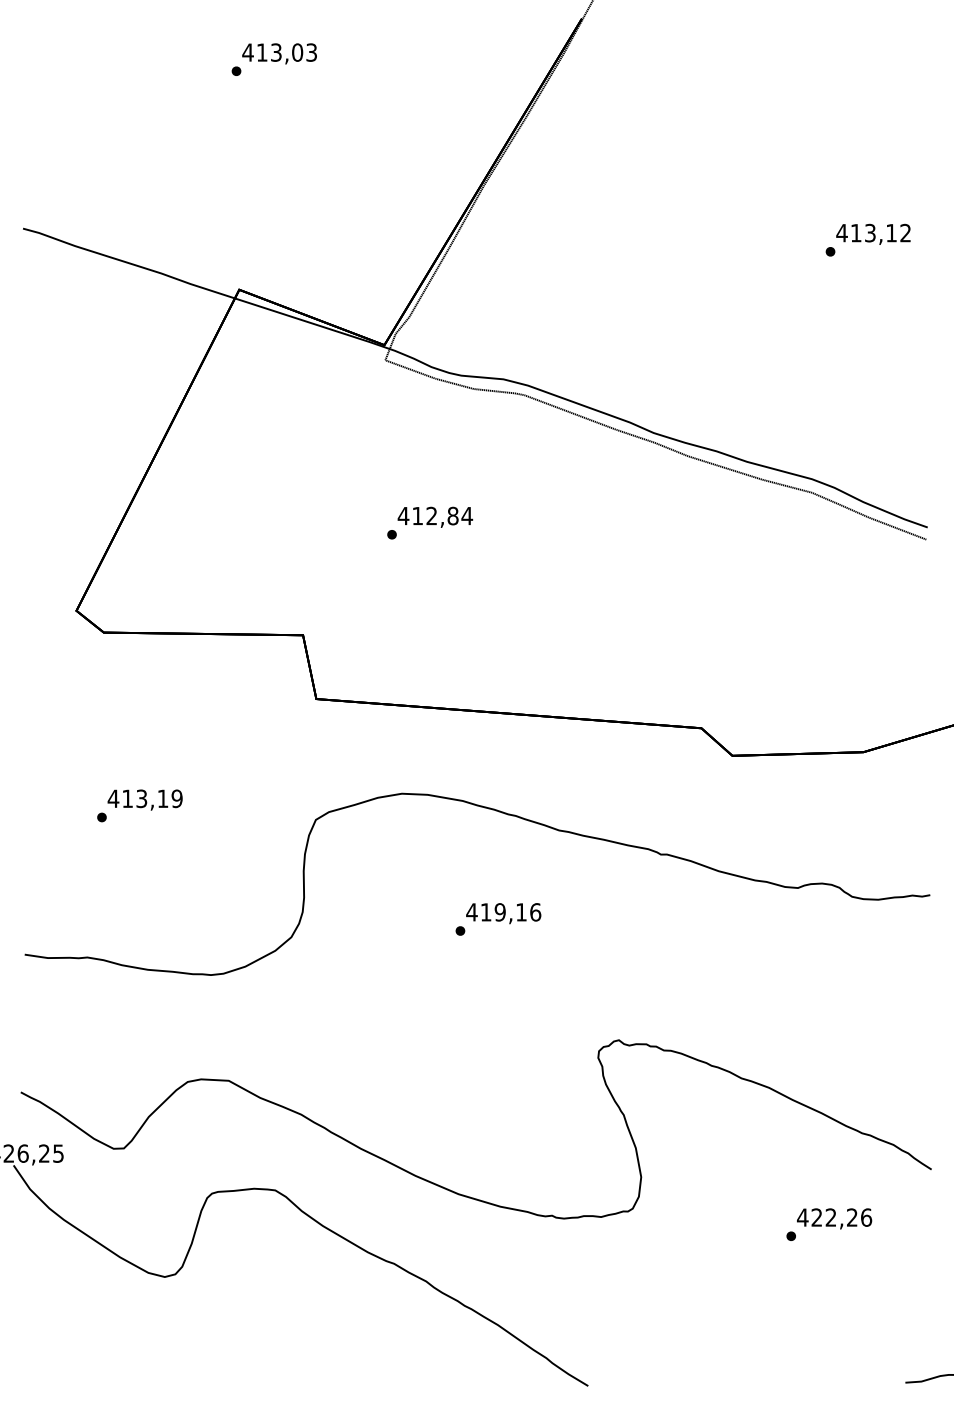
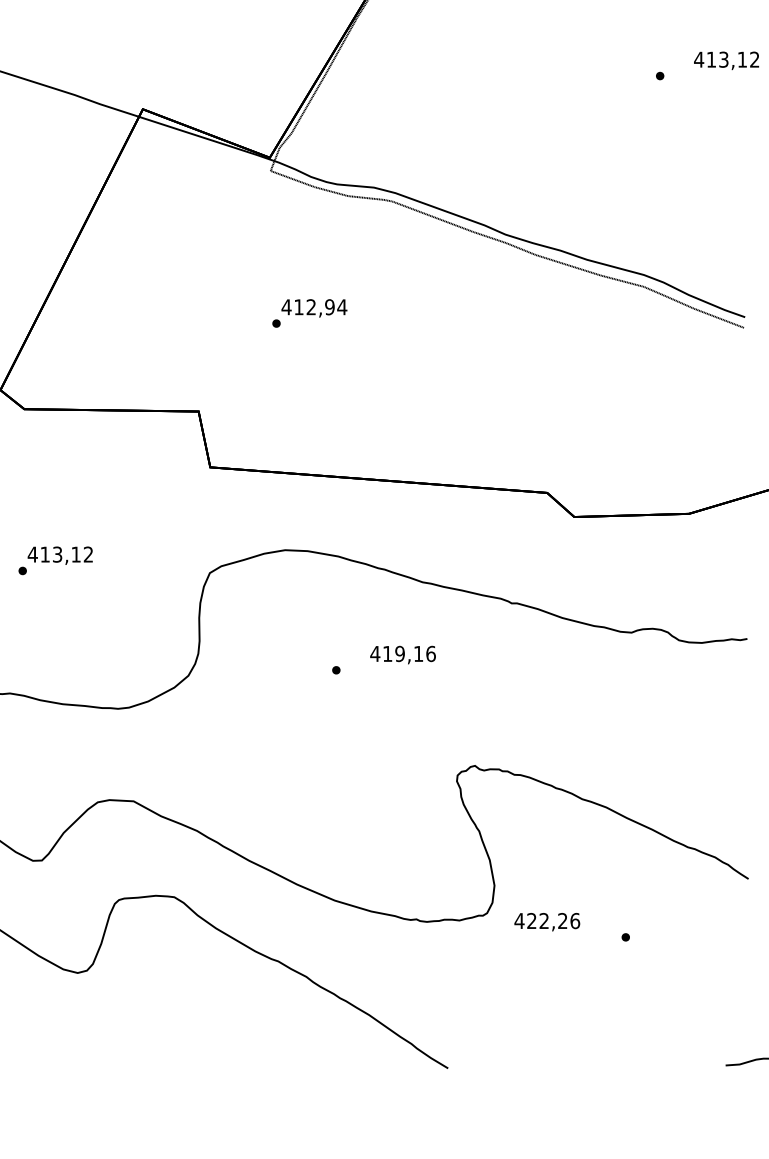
text: (873, 233) -> (726, 60), moved
text: (452, 516) -> (329, 307), 412,84 -> 412,94
text: (176, 798) -> (87, 554), 413,19 -> 413,12
text: (503, 913) -> (402, 654), moved
text: (834, 1218) -> (547, 921), moved

